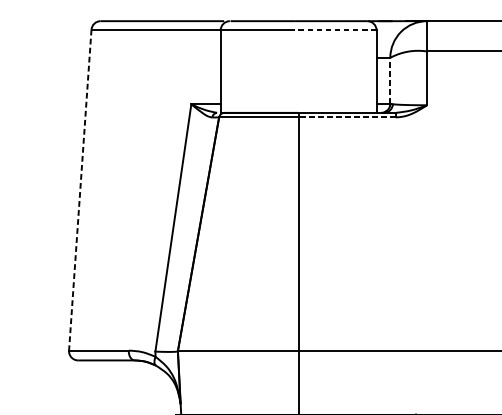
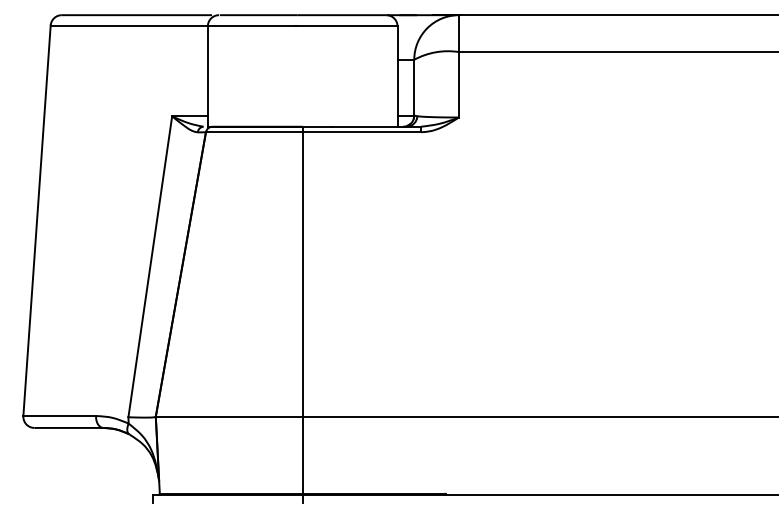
line: (335, 30) -> (347, 26), dashed -> solid
line: (390, 80) -> (414, 87), dashed -> solid
line: (346, 117) -> (361, 132), dashed -> solid
line: (80, 189) -> (37, 220), dashed -> solid

